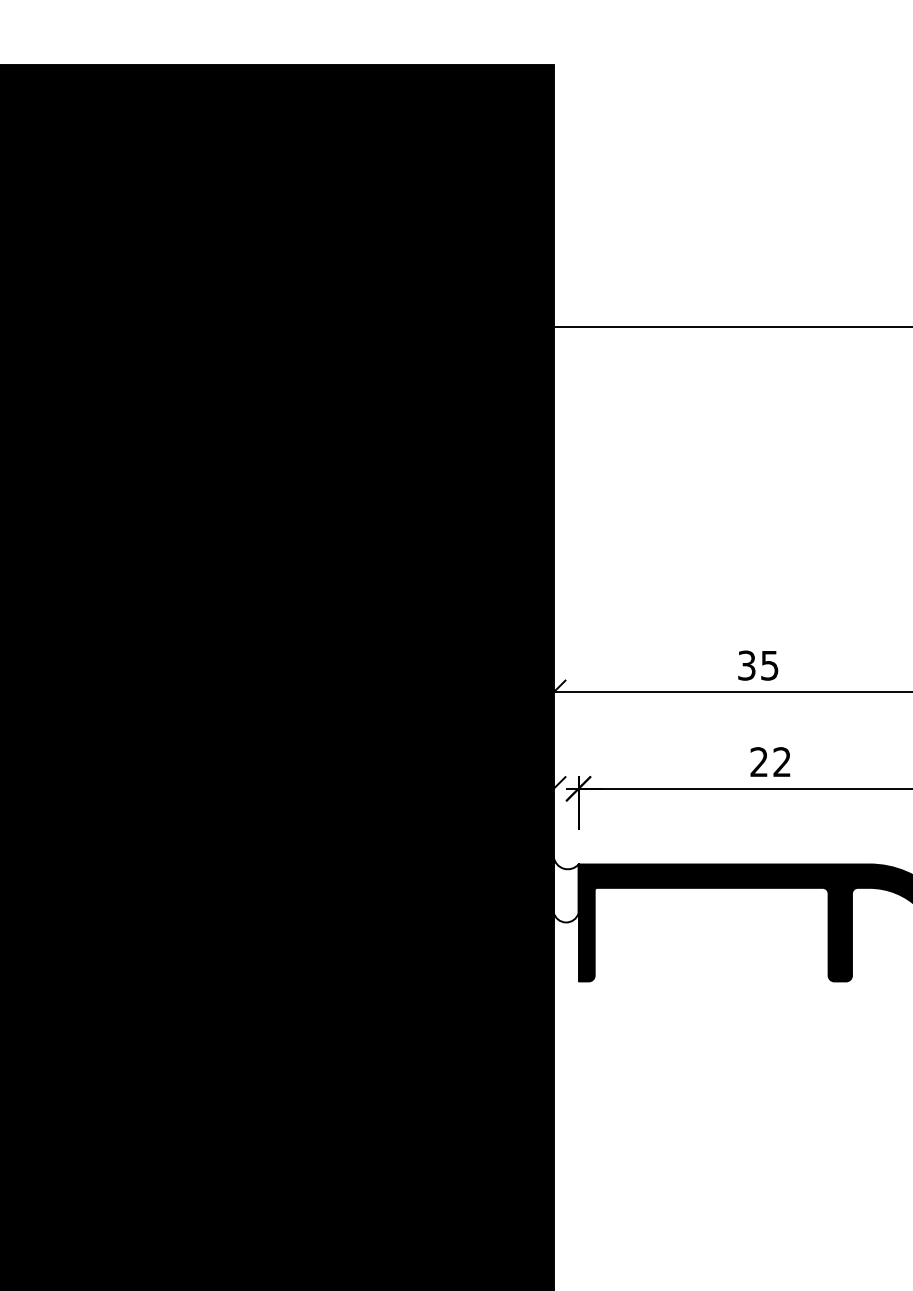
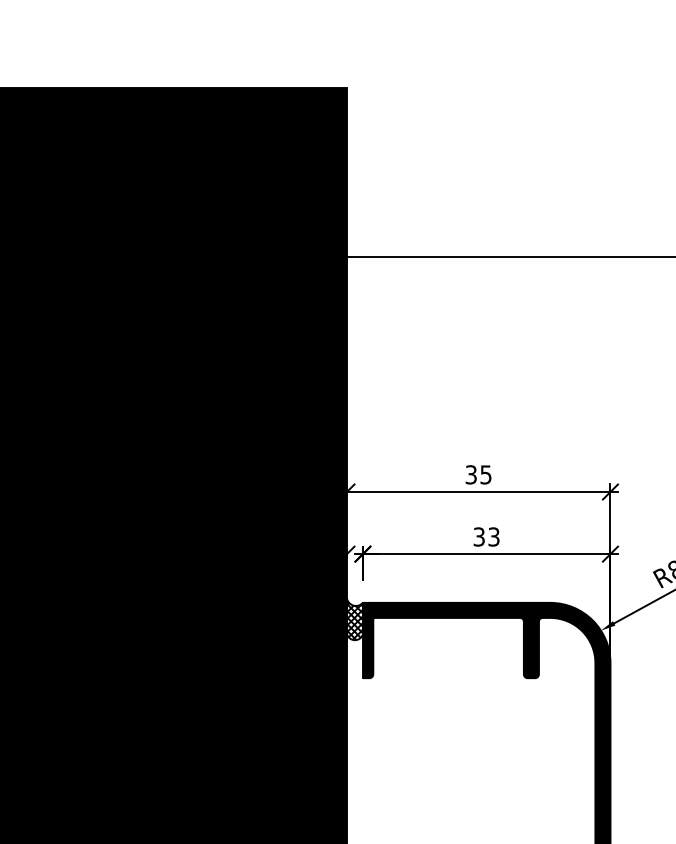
text: (770, 761) -> (486, 536), 22 -> 33
hatch: (565, 890) -> (354, 619), added

